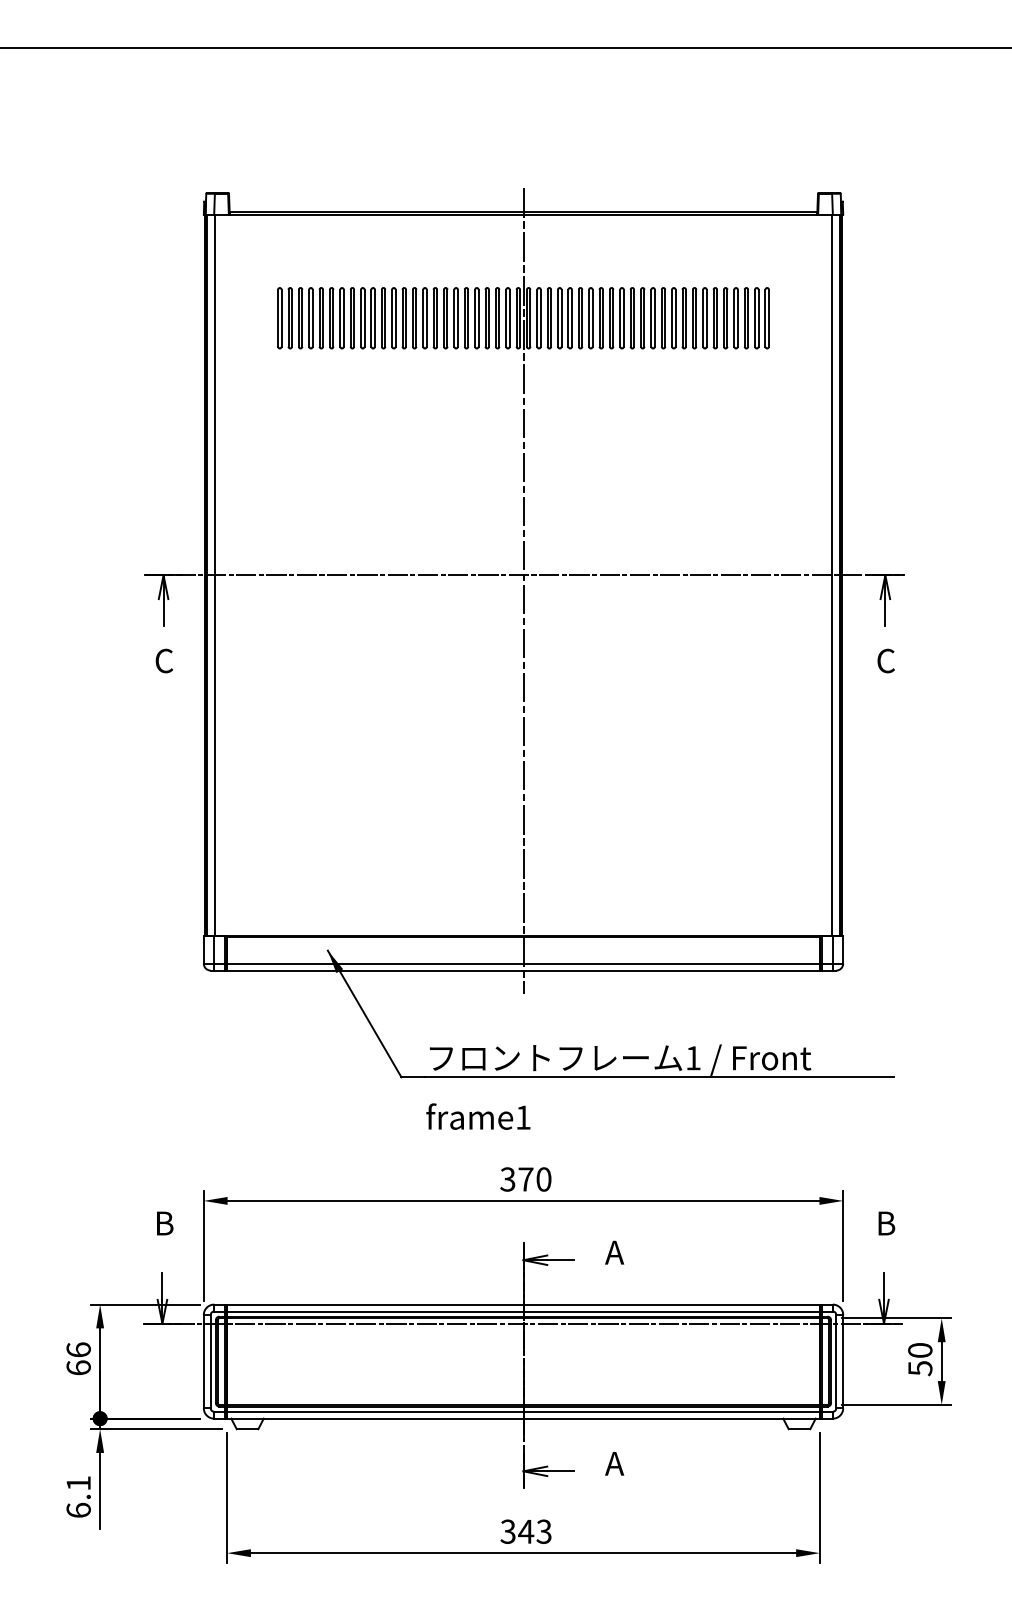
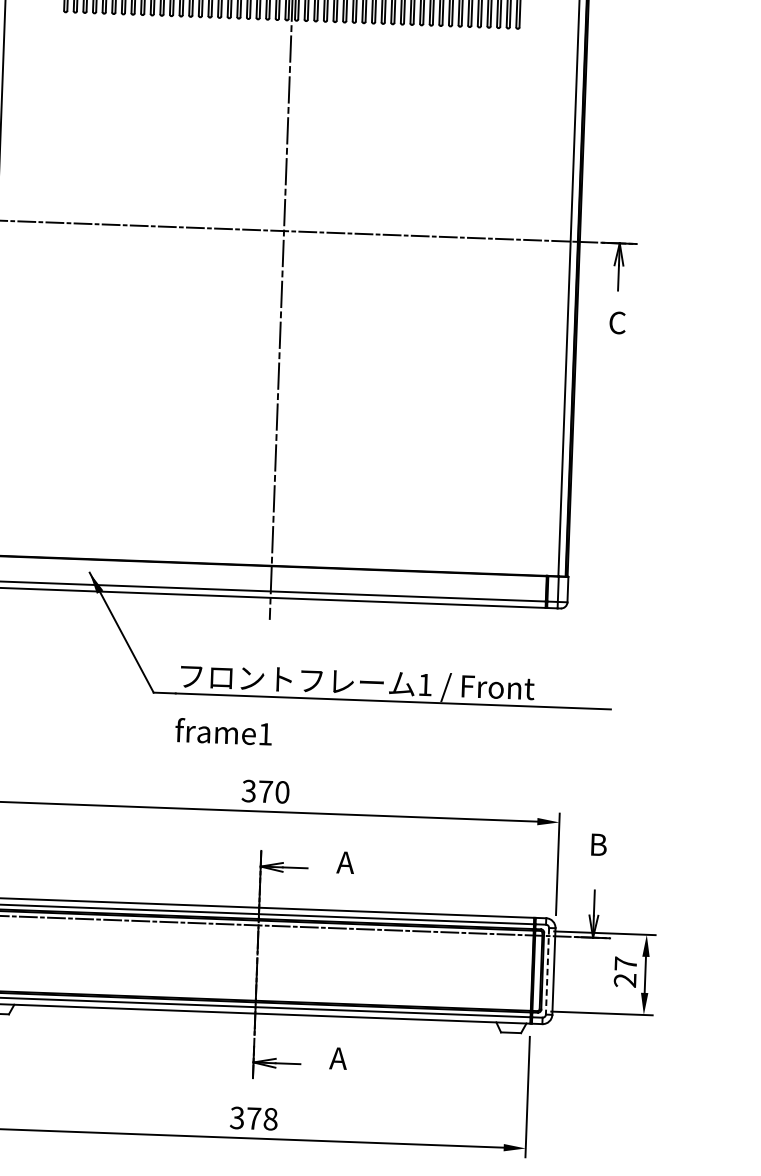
text: (920, 1359) -> (625, 972), 50 -> 27
line: (836, 1361) -> (547, 971), solid -> dashed
text: (534, 1531) -> (261, 1118), 343 -> 378

